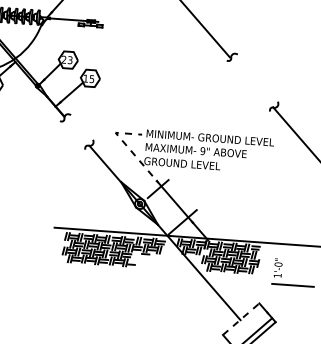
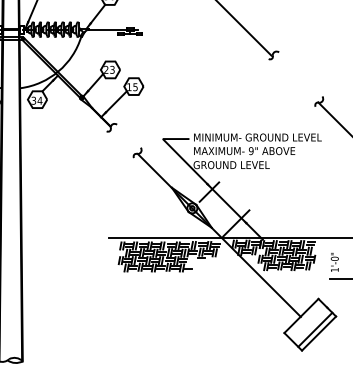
line: (129, 148) -> (177, 153), dashed -> solid
line: (241, 318) -> (301, 315), dashed -> solid

